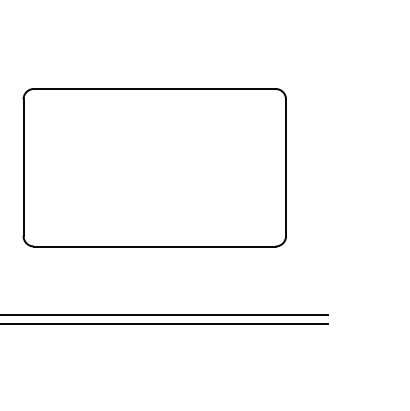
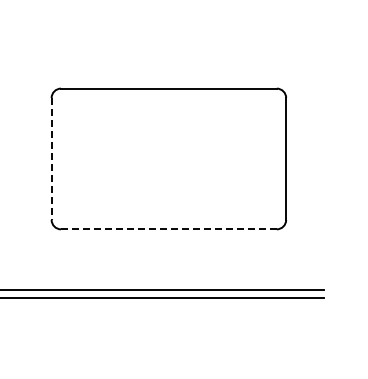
line: (23, 167) -> (51, 158), solid -> dashed
line: (154, 246) -> (168, 229), solid -> dashed

